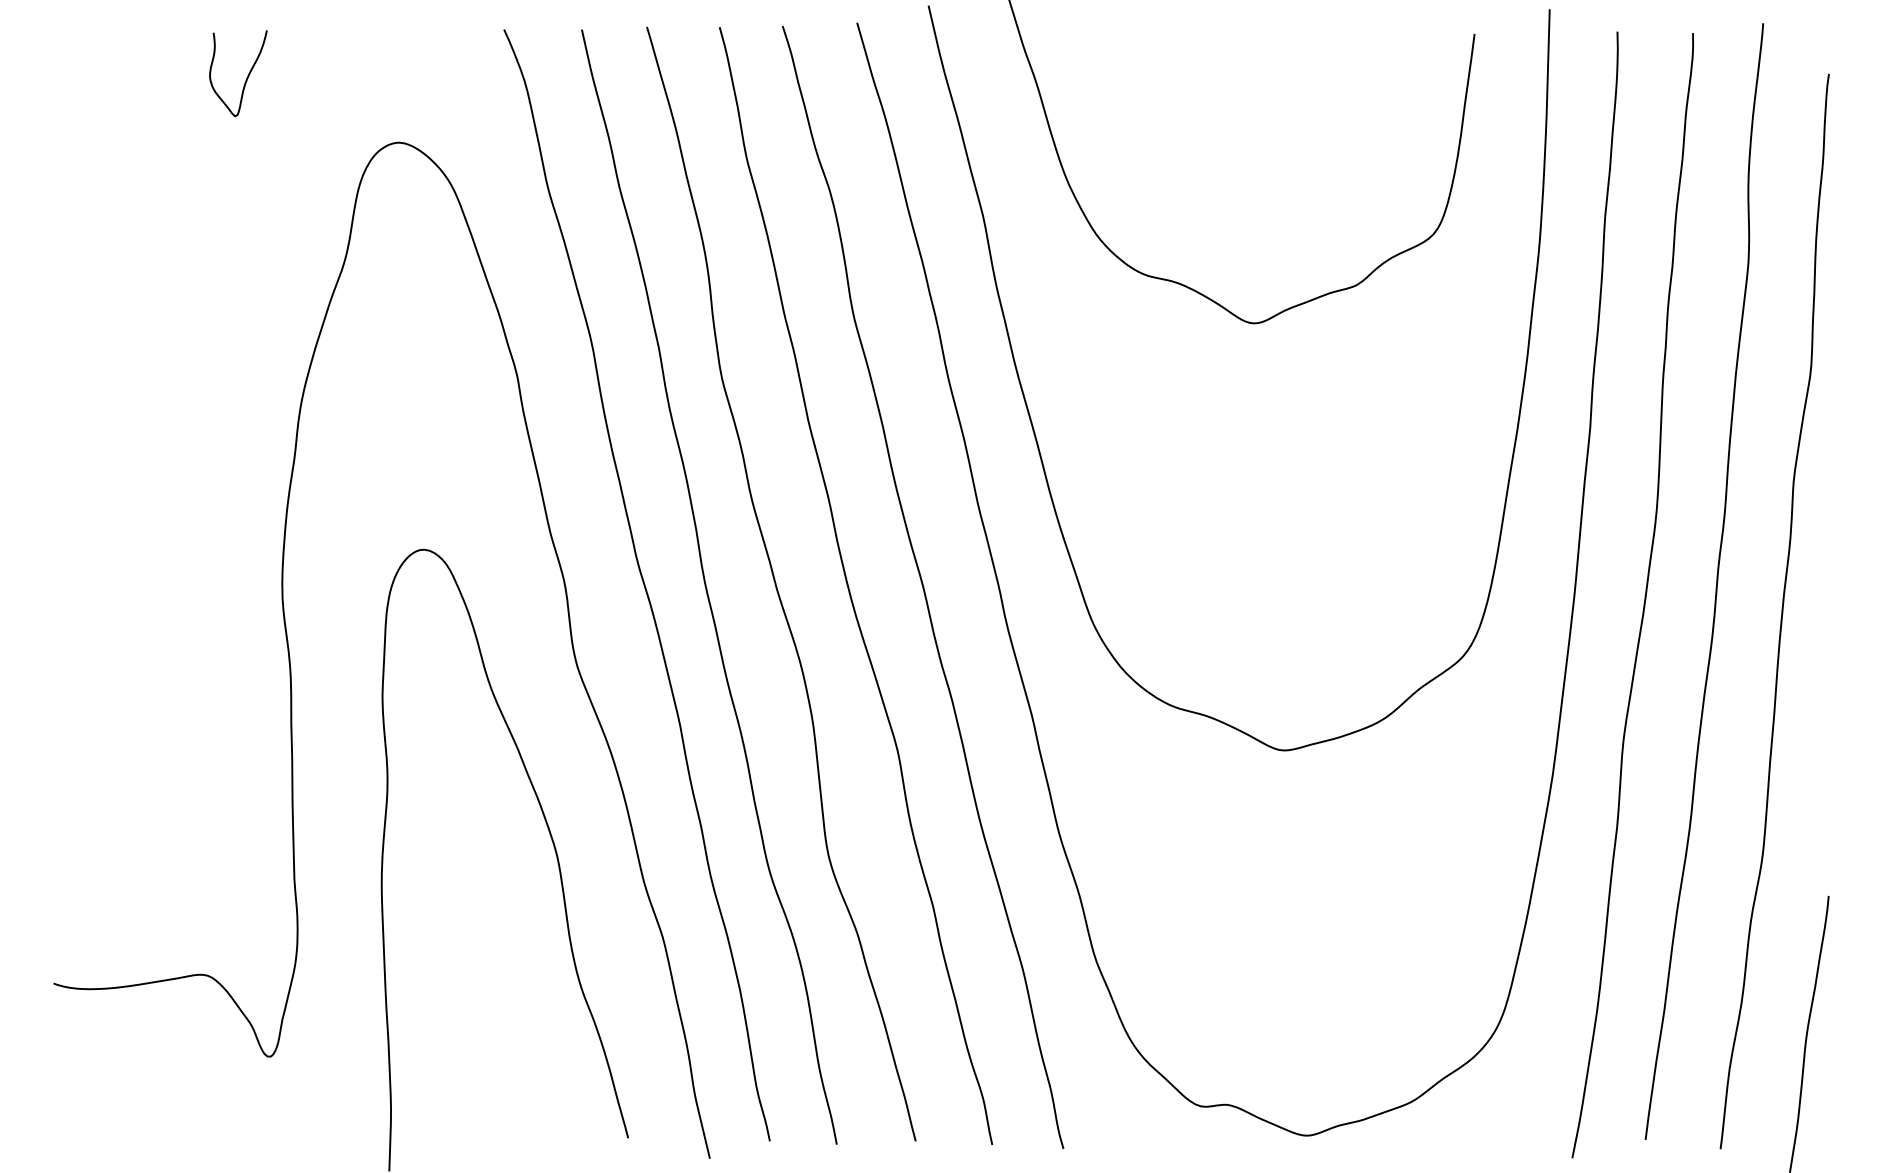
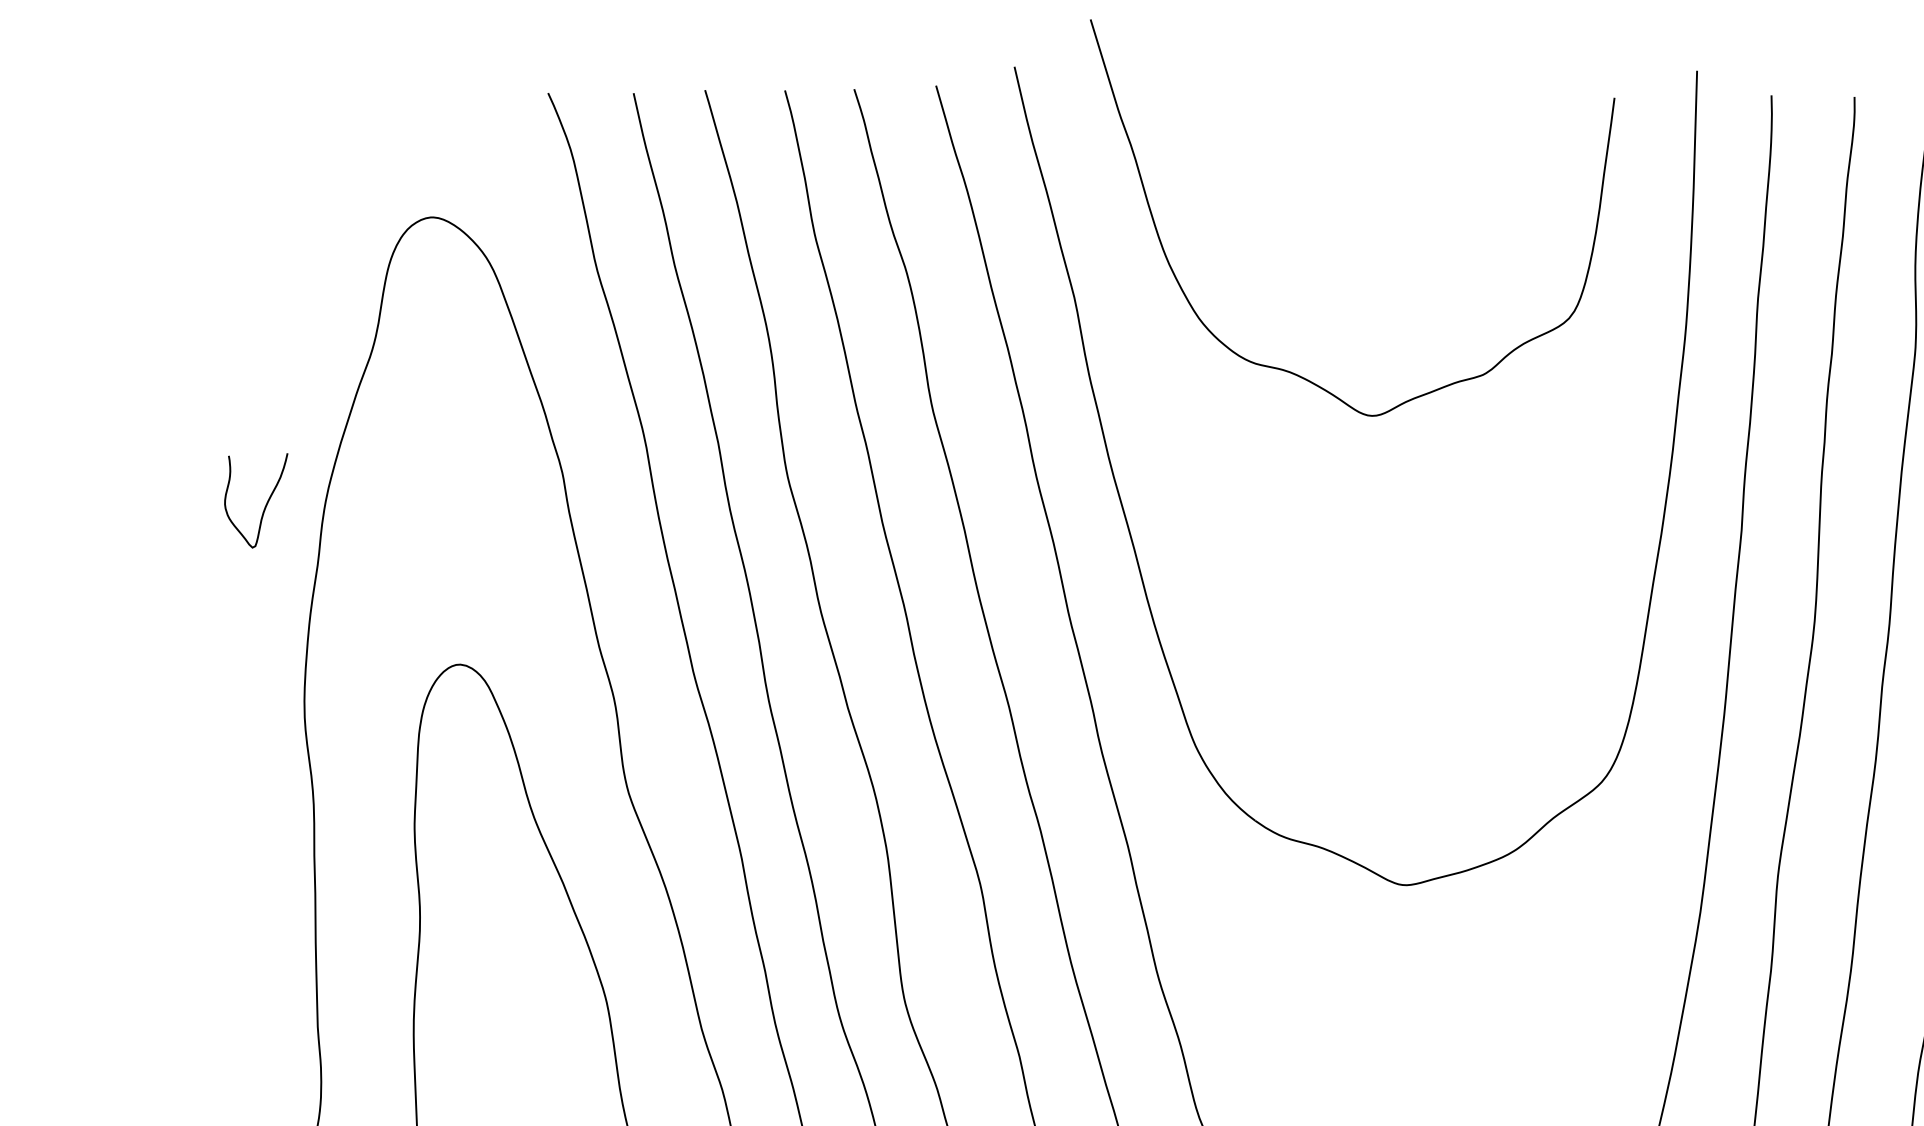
curve: (246, 77) -> (265, 505), moved

